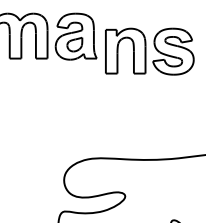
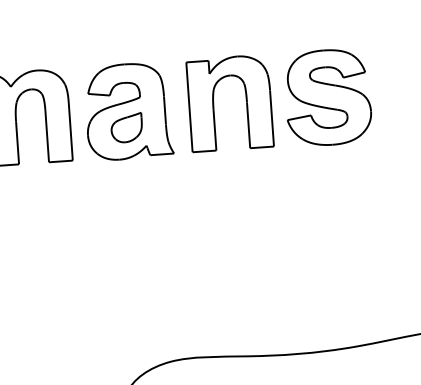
part: (149, 51) -> (278, 100), moved

